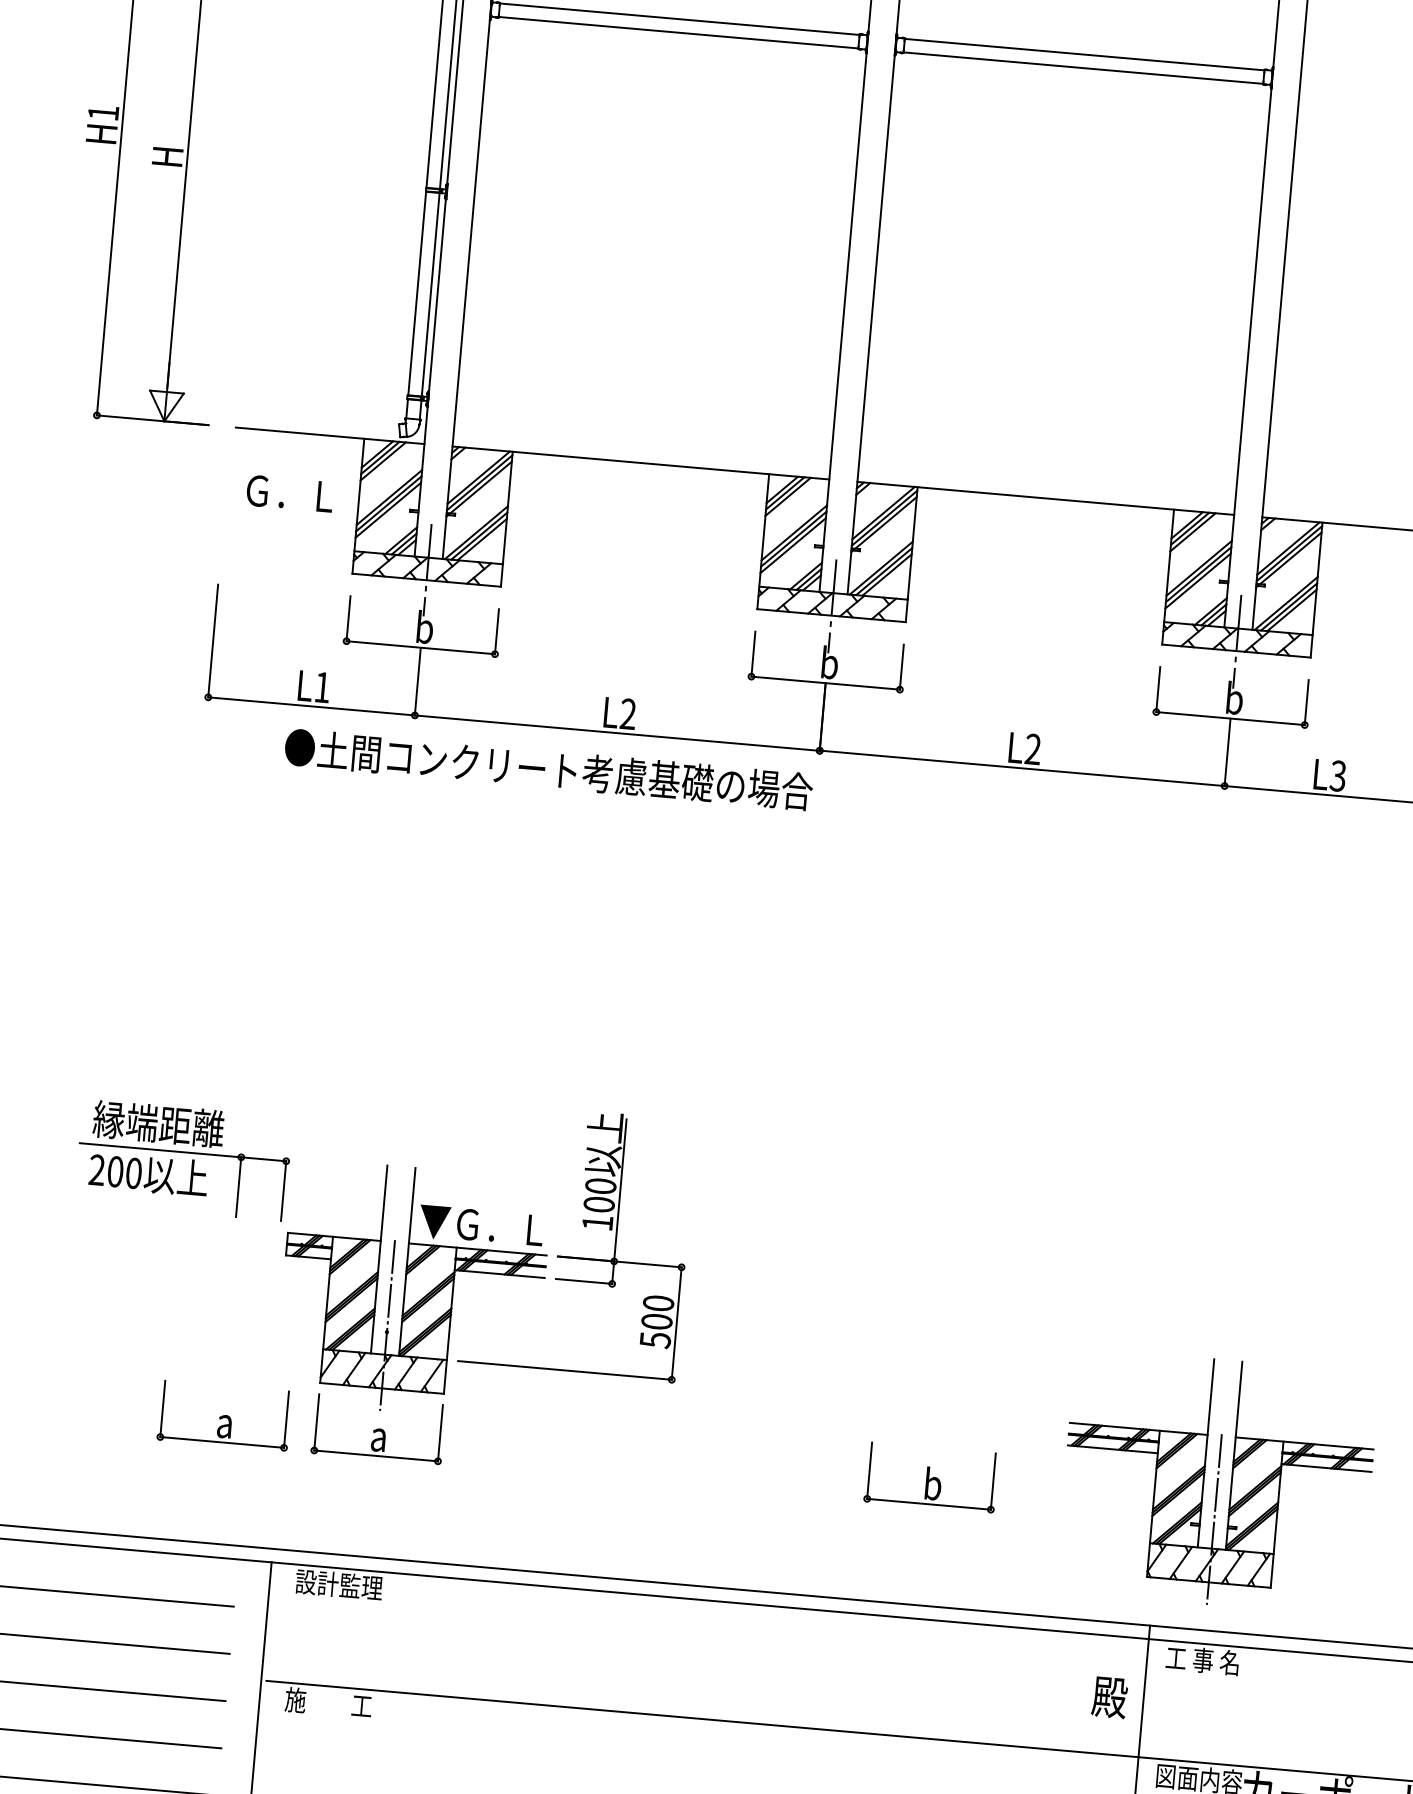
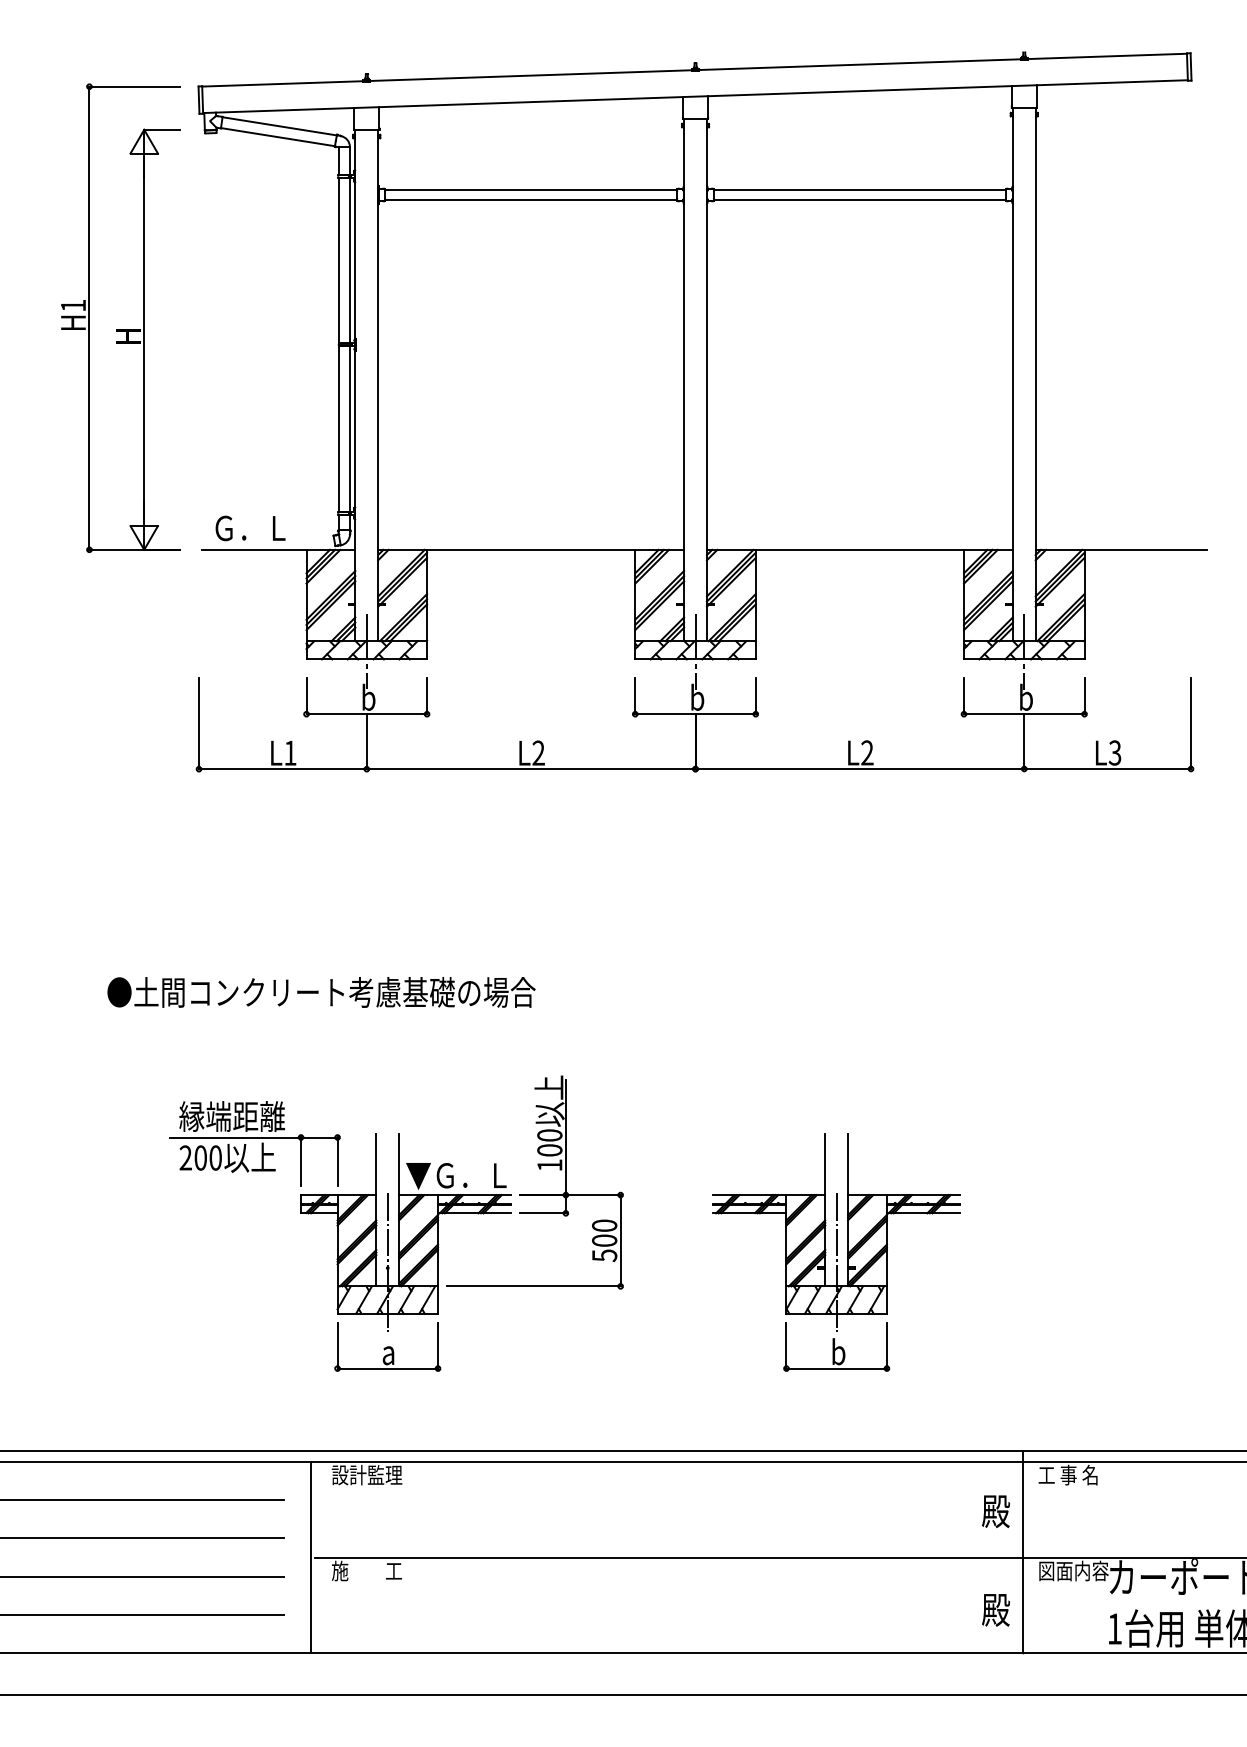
text: (289, 493) -> (250, 528), moved
text: (548, 769) -> (321, 992), moved
part: (183, 1159) -> (254, 1143), moved
part: (224, 1415) -> (262, 1346), removed
part: (1217, 1482) -> (836, 1232), moved

